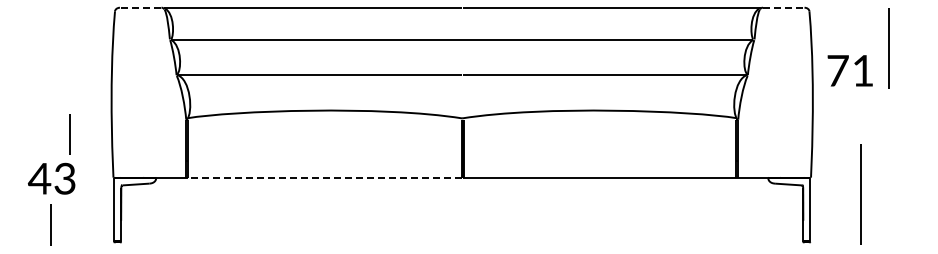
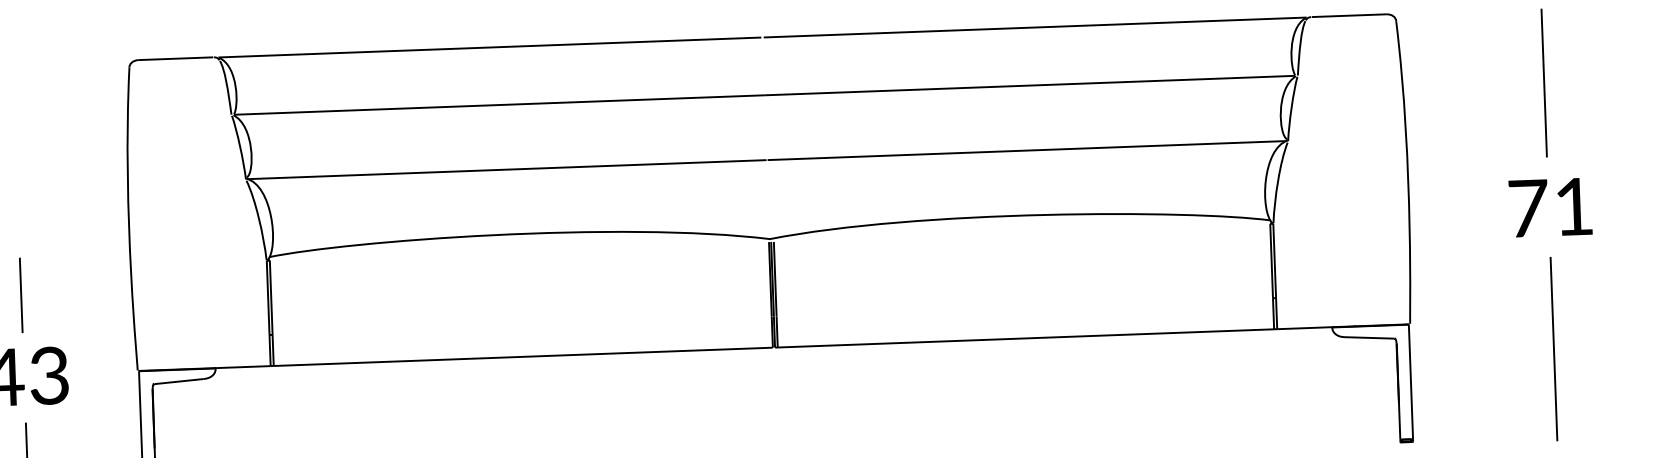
line: (140, 7) -> (175, 58), dashed -> solid
line: (783, 7) -> (1348, 15), dashed -> solid
text: (849, 70) -> (1549, 207), moved
line: (69, 134) -> (19, 296), moved
line: (324, 177) -> (522, 356), dashed -> solid
line: (860, 194) -> (1552, 349), moved

